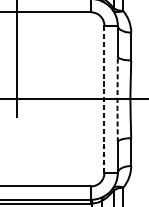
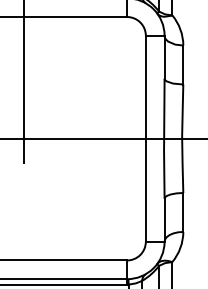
line: (104, 99) -> (145, 138), dashed -> solid
line: (117, 99) -> (164, 138), dashed -> solid

